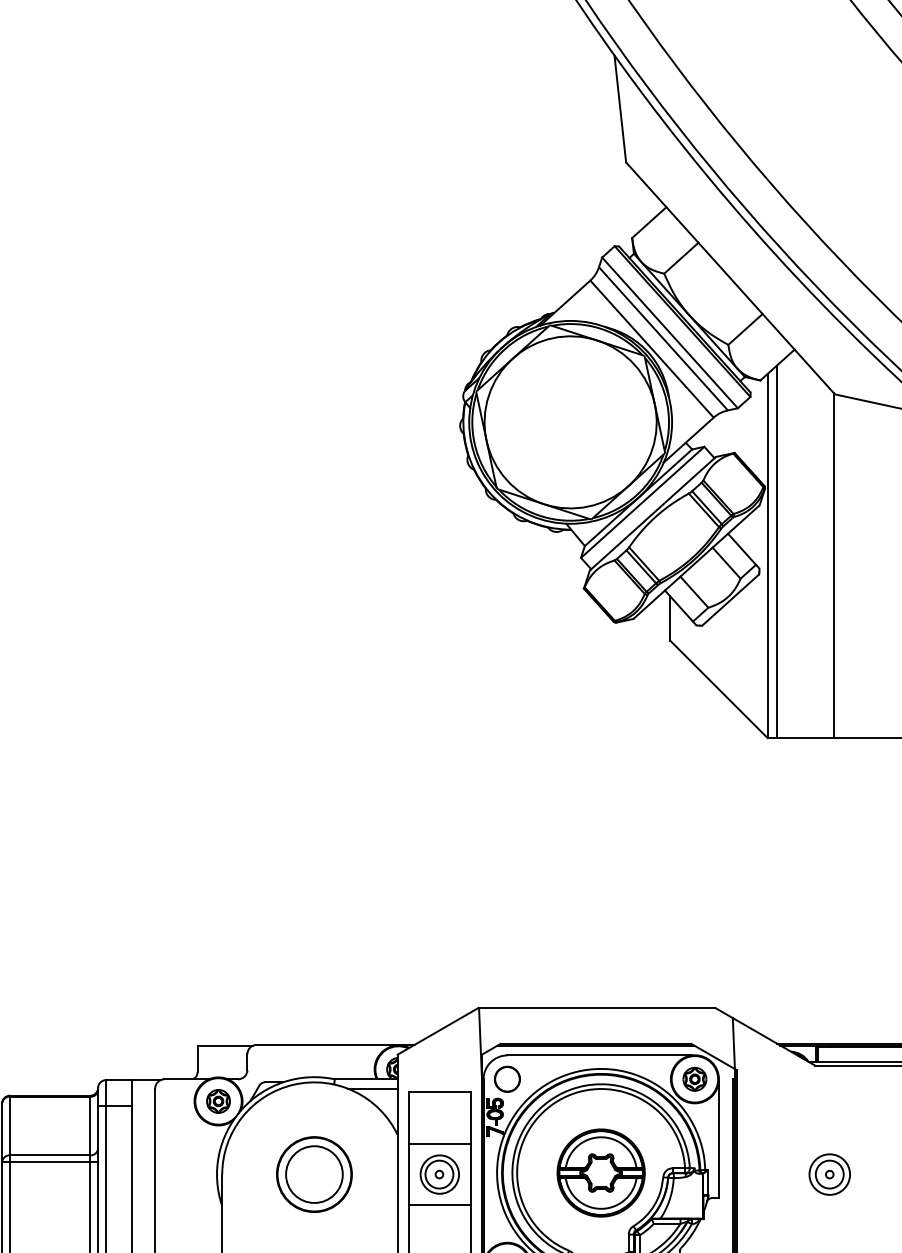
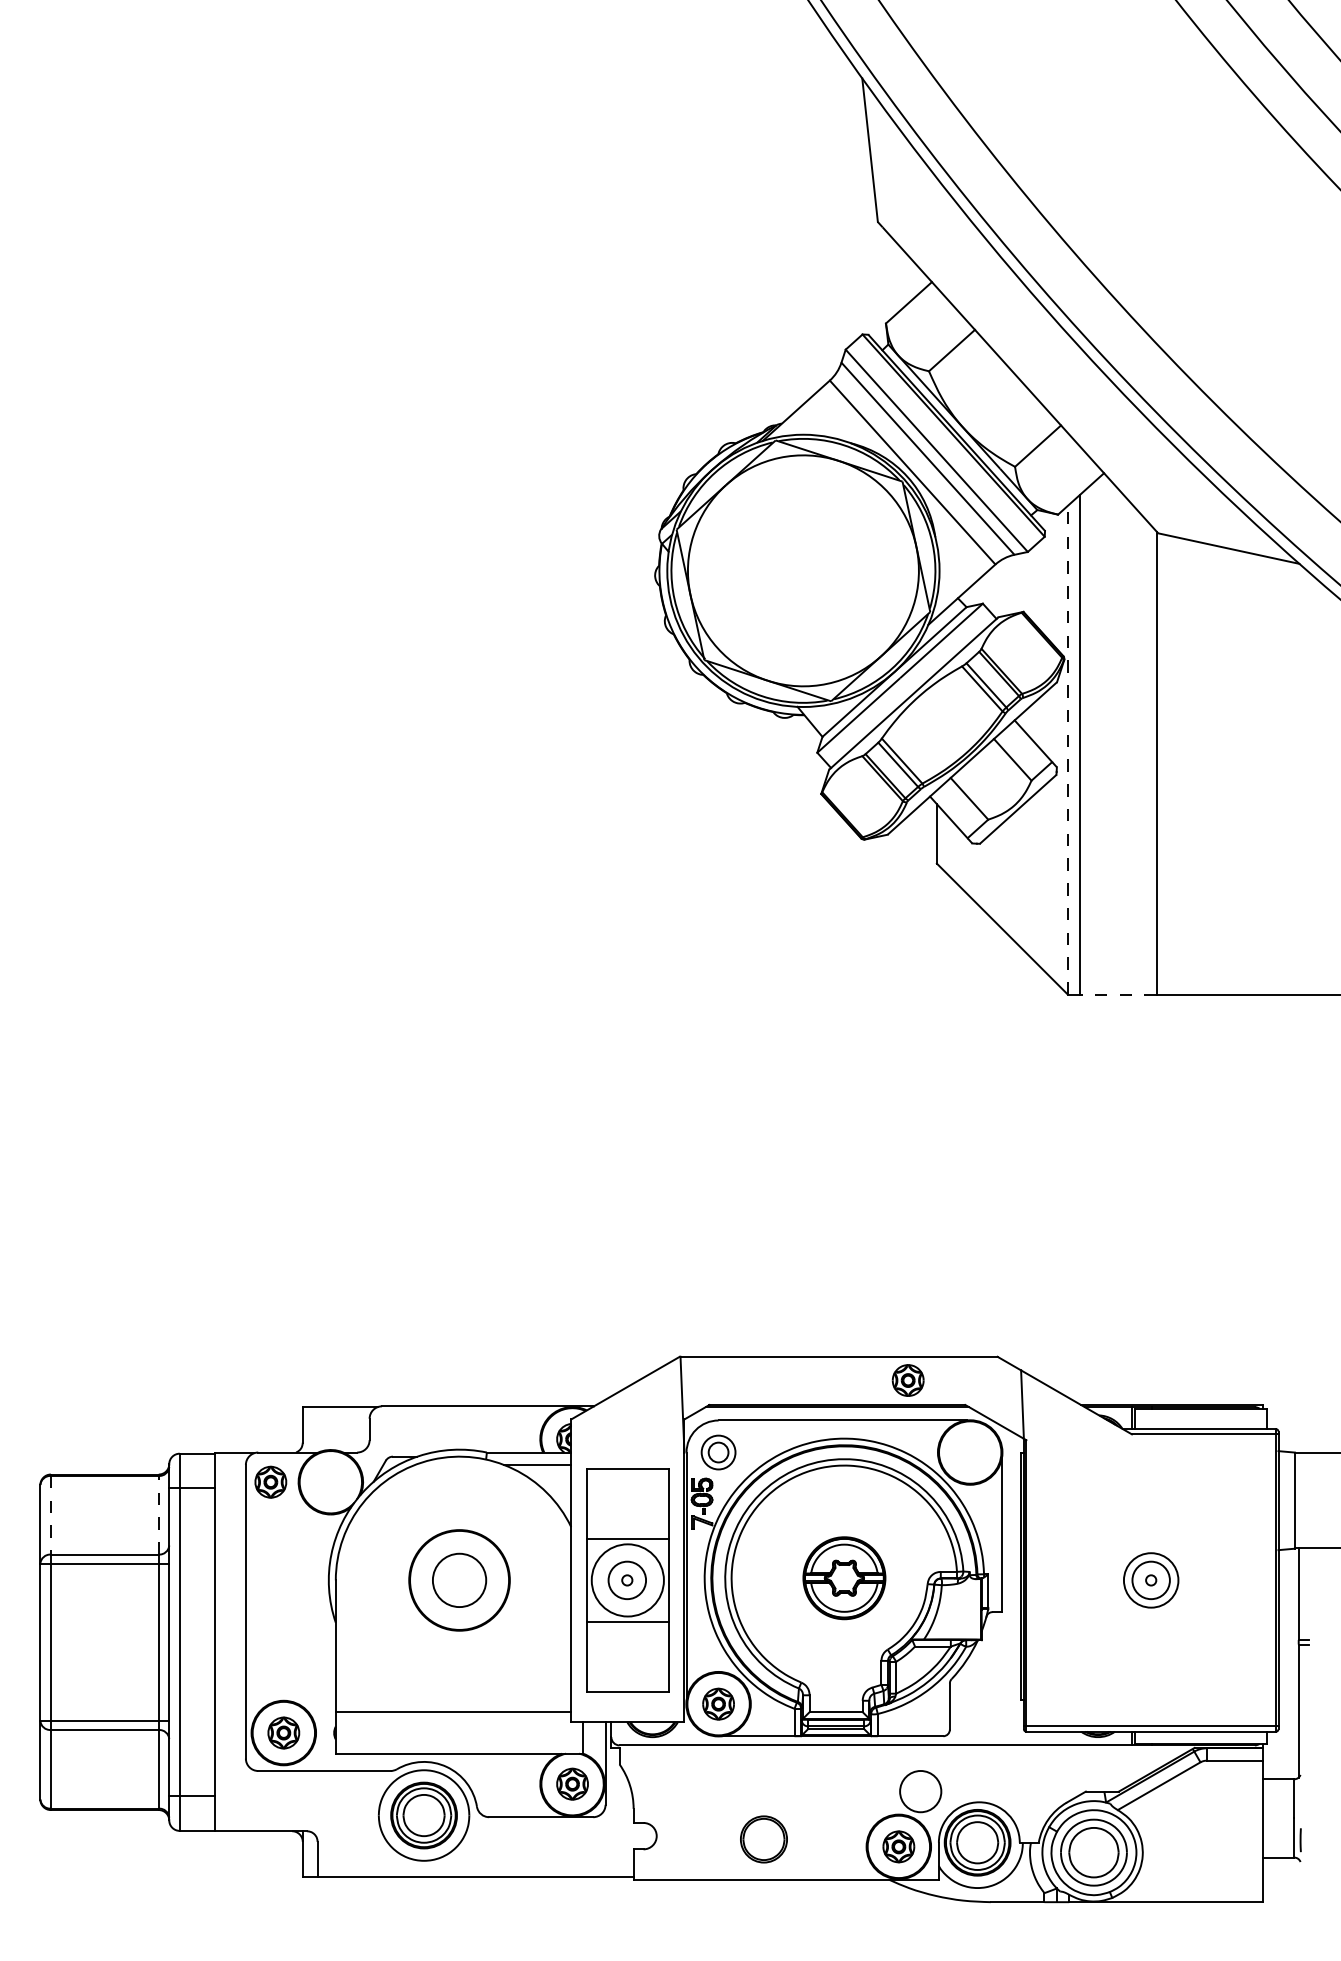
line: (767, 555) -> (1067, 749), solid -> dashed
line: (805, 738) -> (1118, 994), solid -> dashed
circle: (507, 1079) -> (718, 1452), size x0.6
part: (694, 1079) -> (907, 1380), moved
part: (218, 1100) -> (270, 1481), moved
line: (90, 1125) -> (158, 1514), solid -> dashed
line: (9, 1126) -> (50, 1515), solid -> dashed
part: (601, 1172) -> (844, 1577), size x0.7
circle: (314, 1174) -> (459, 1580), size x0.7
circle: (439, 1174) -> (627, 1580), size x1.4

